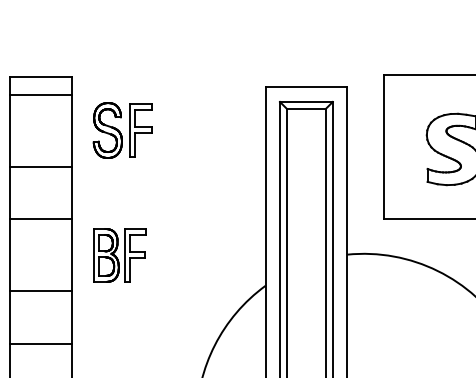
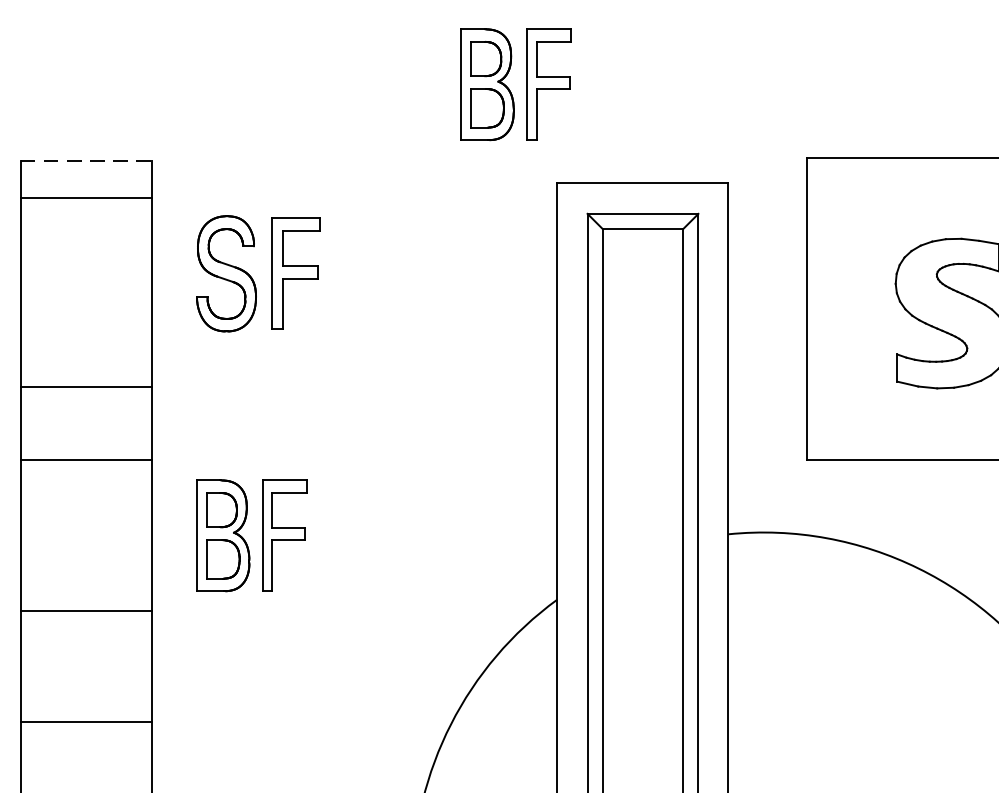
part: (245, 40) -> (515, 84), added
line: (41, 76) -> (87, 160), solid -> dashed
line: (40, 166) -> (85, 387), moved

